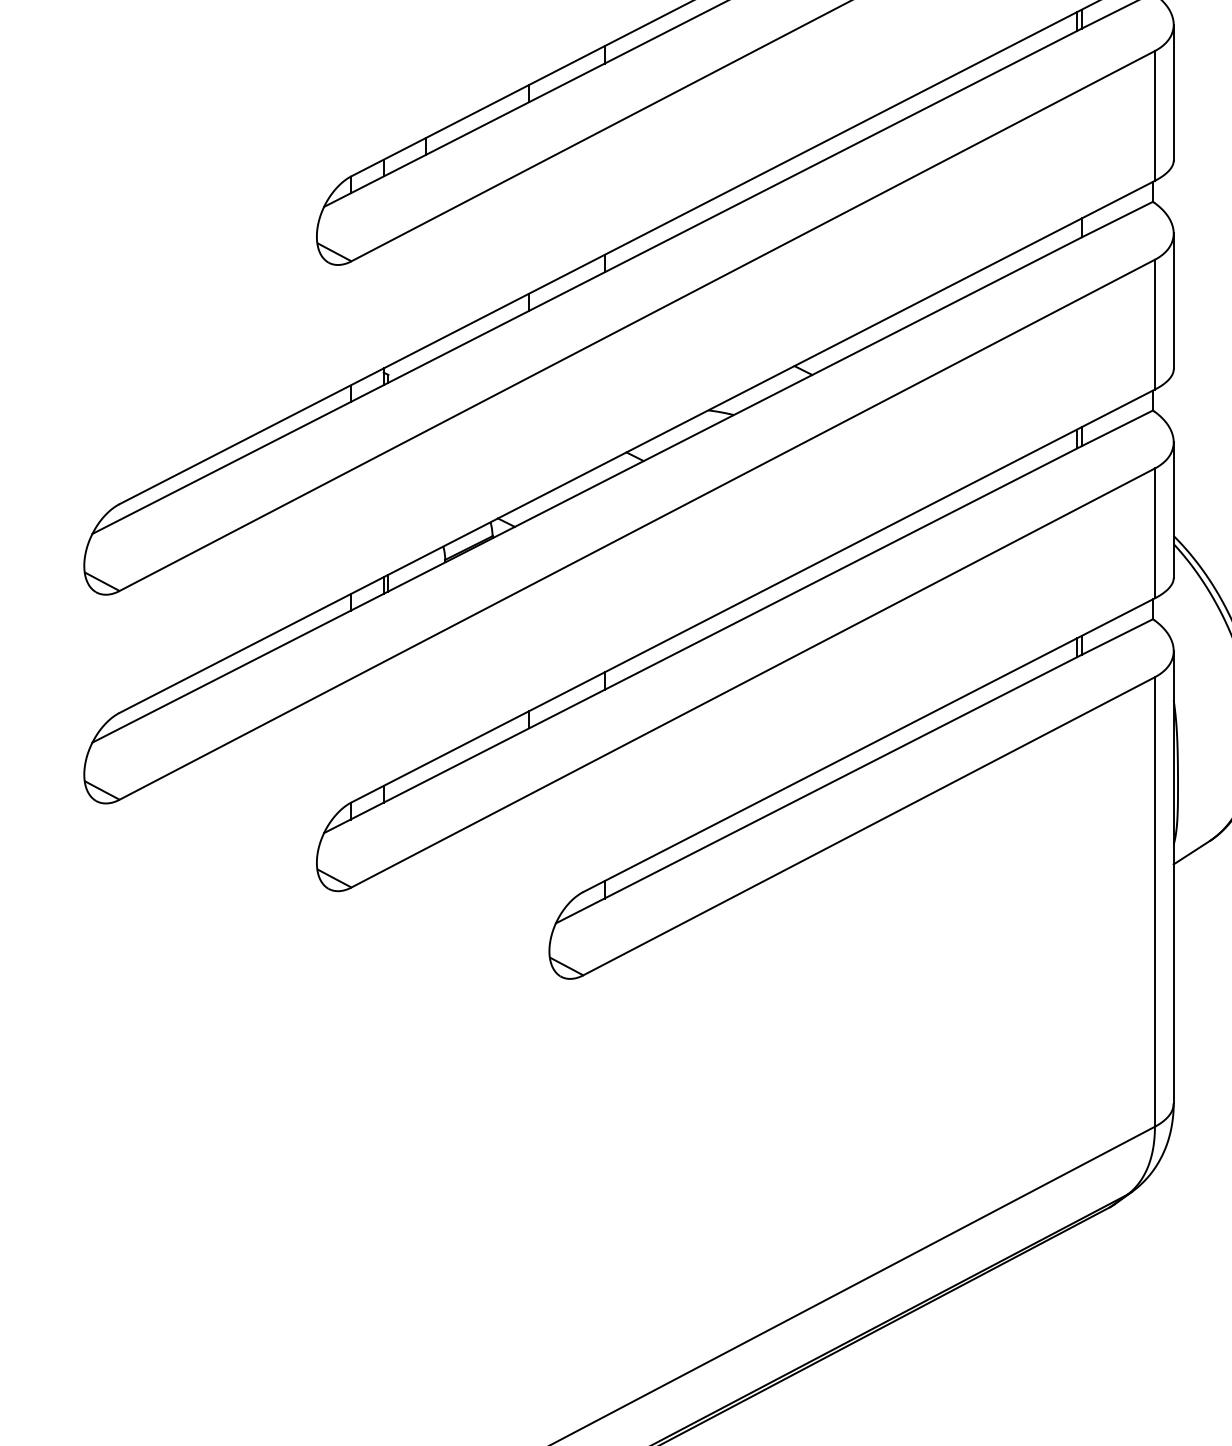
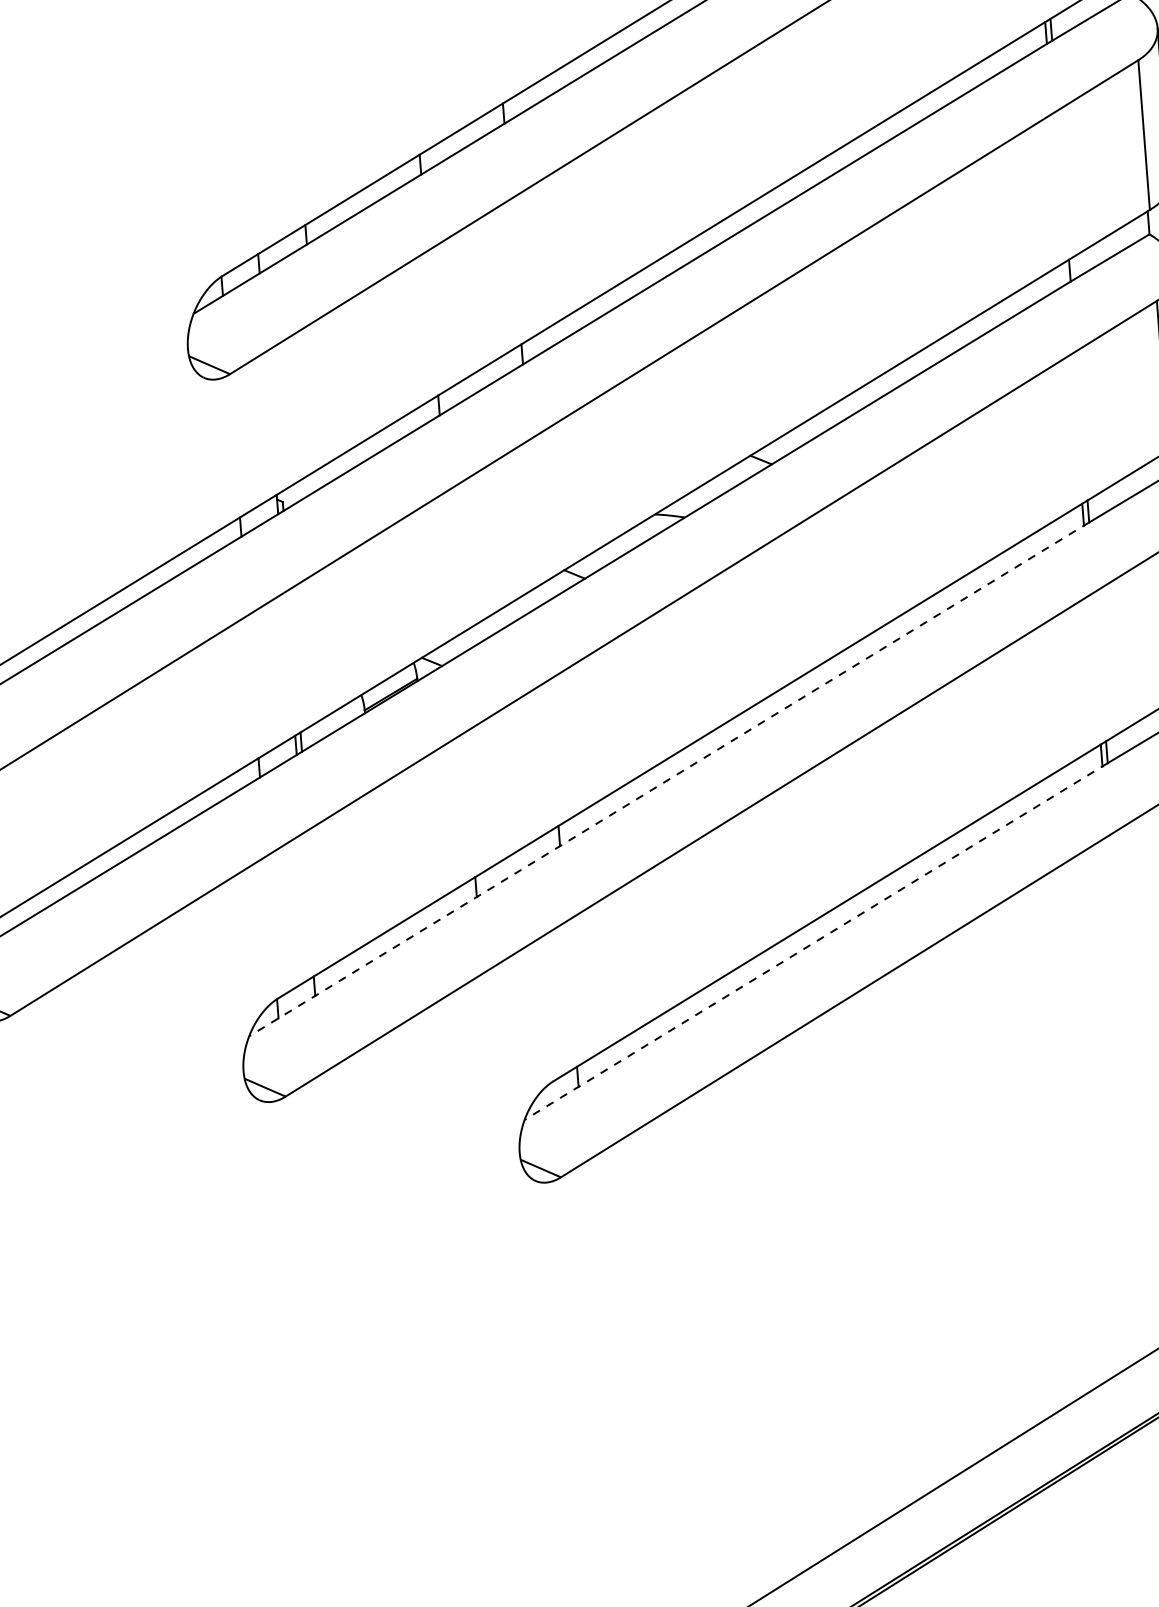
line: (702, 639) -> (668, 779), solid -> dashed
line: (818, 789) -> (815, 942), solid -> dashed

